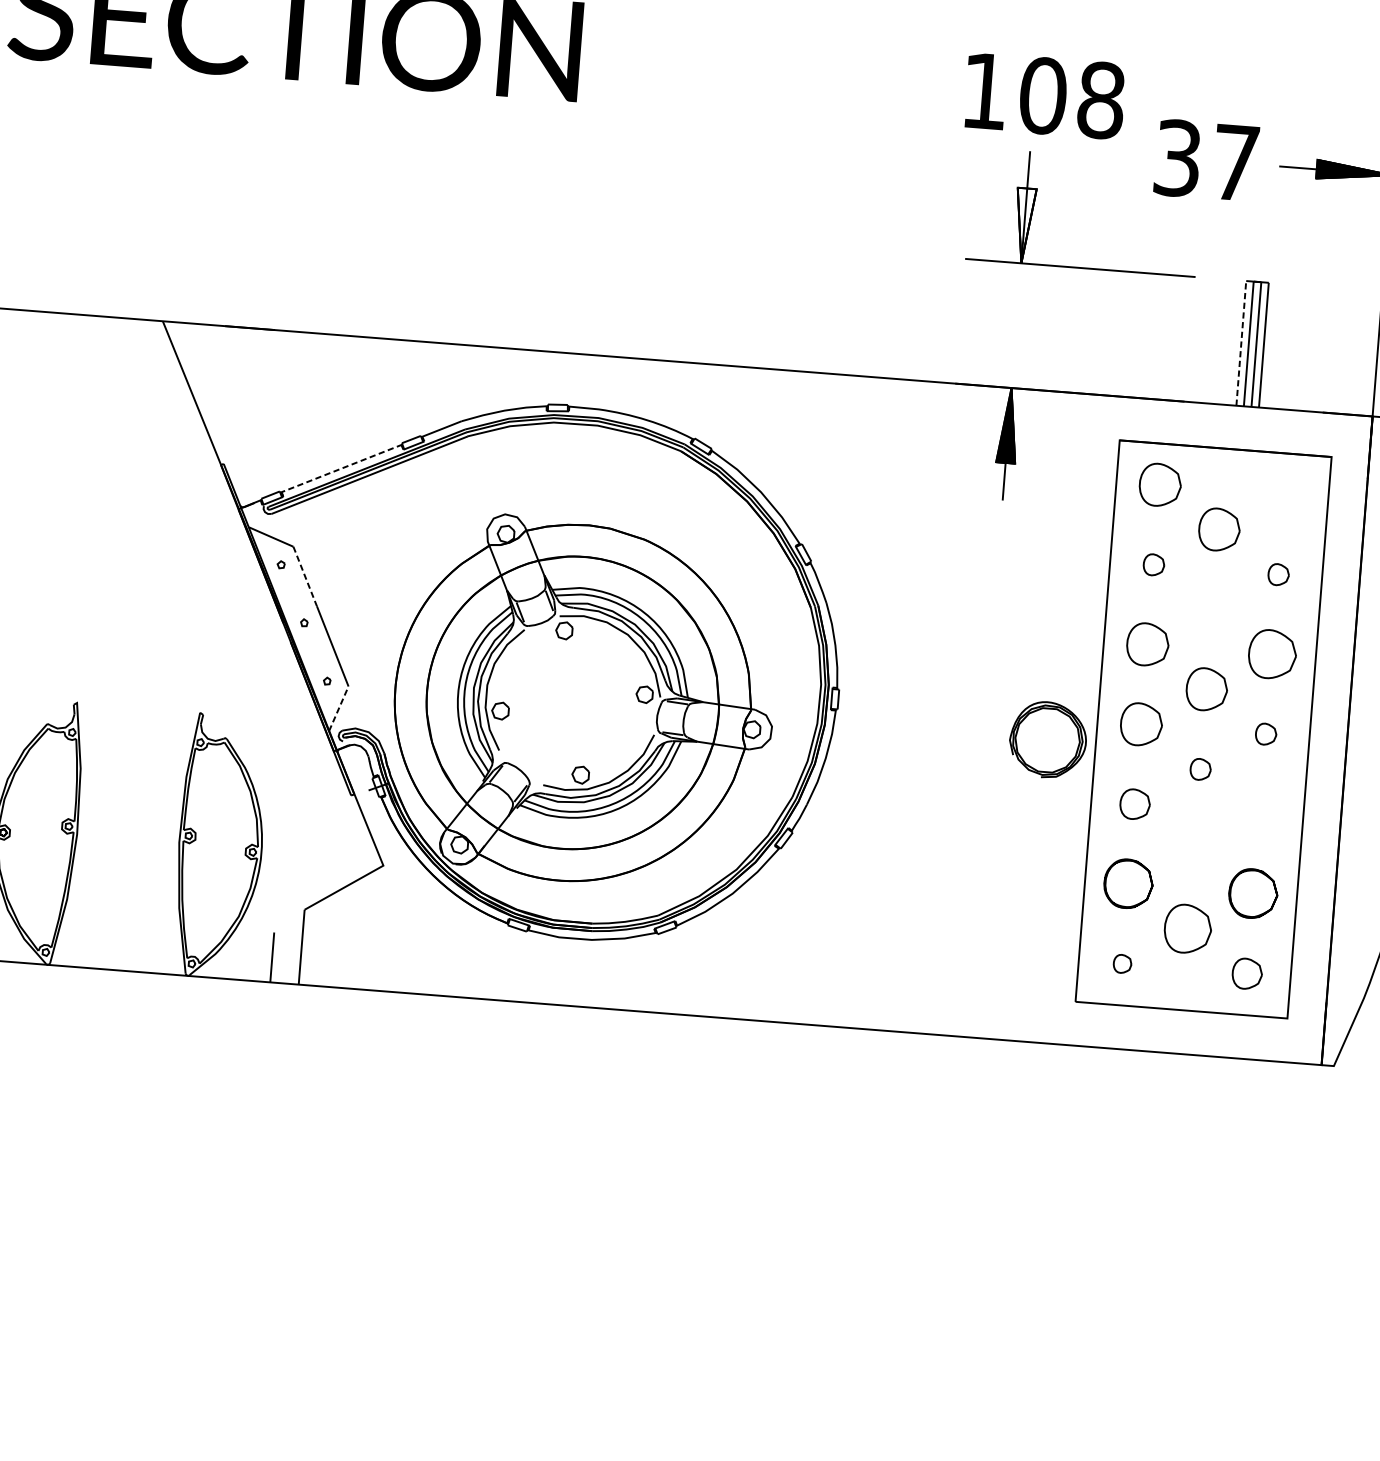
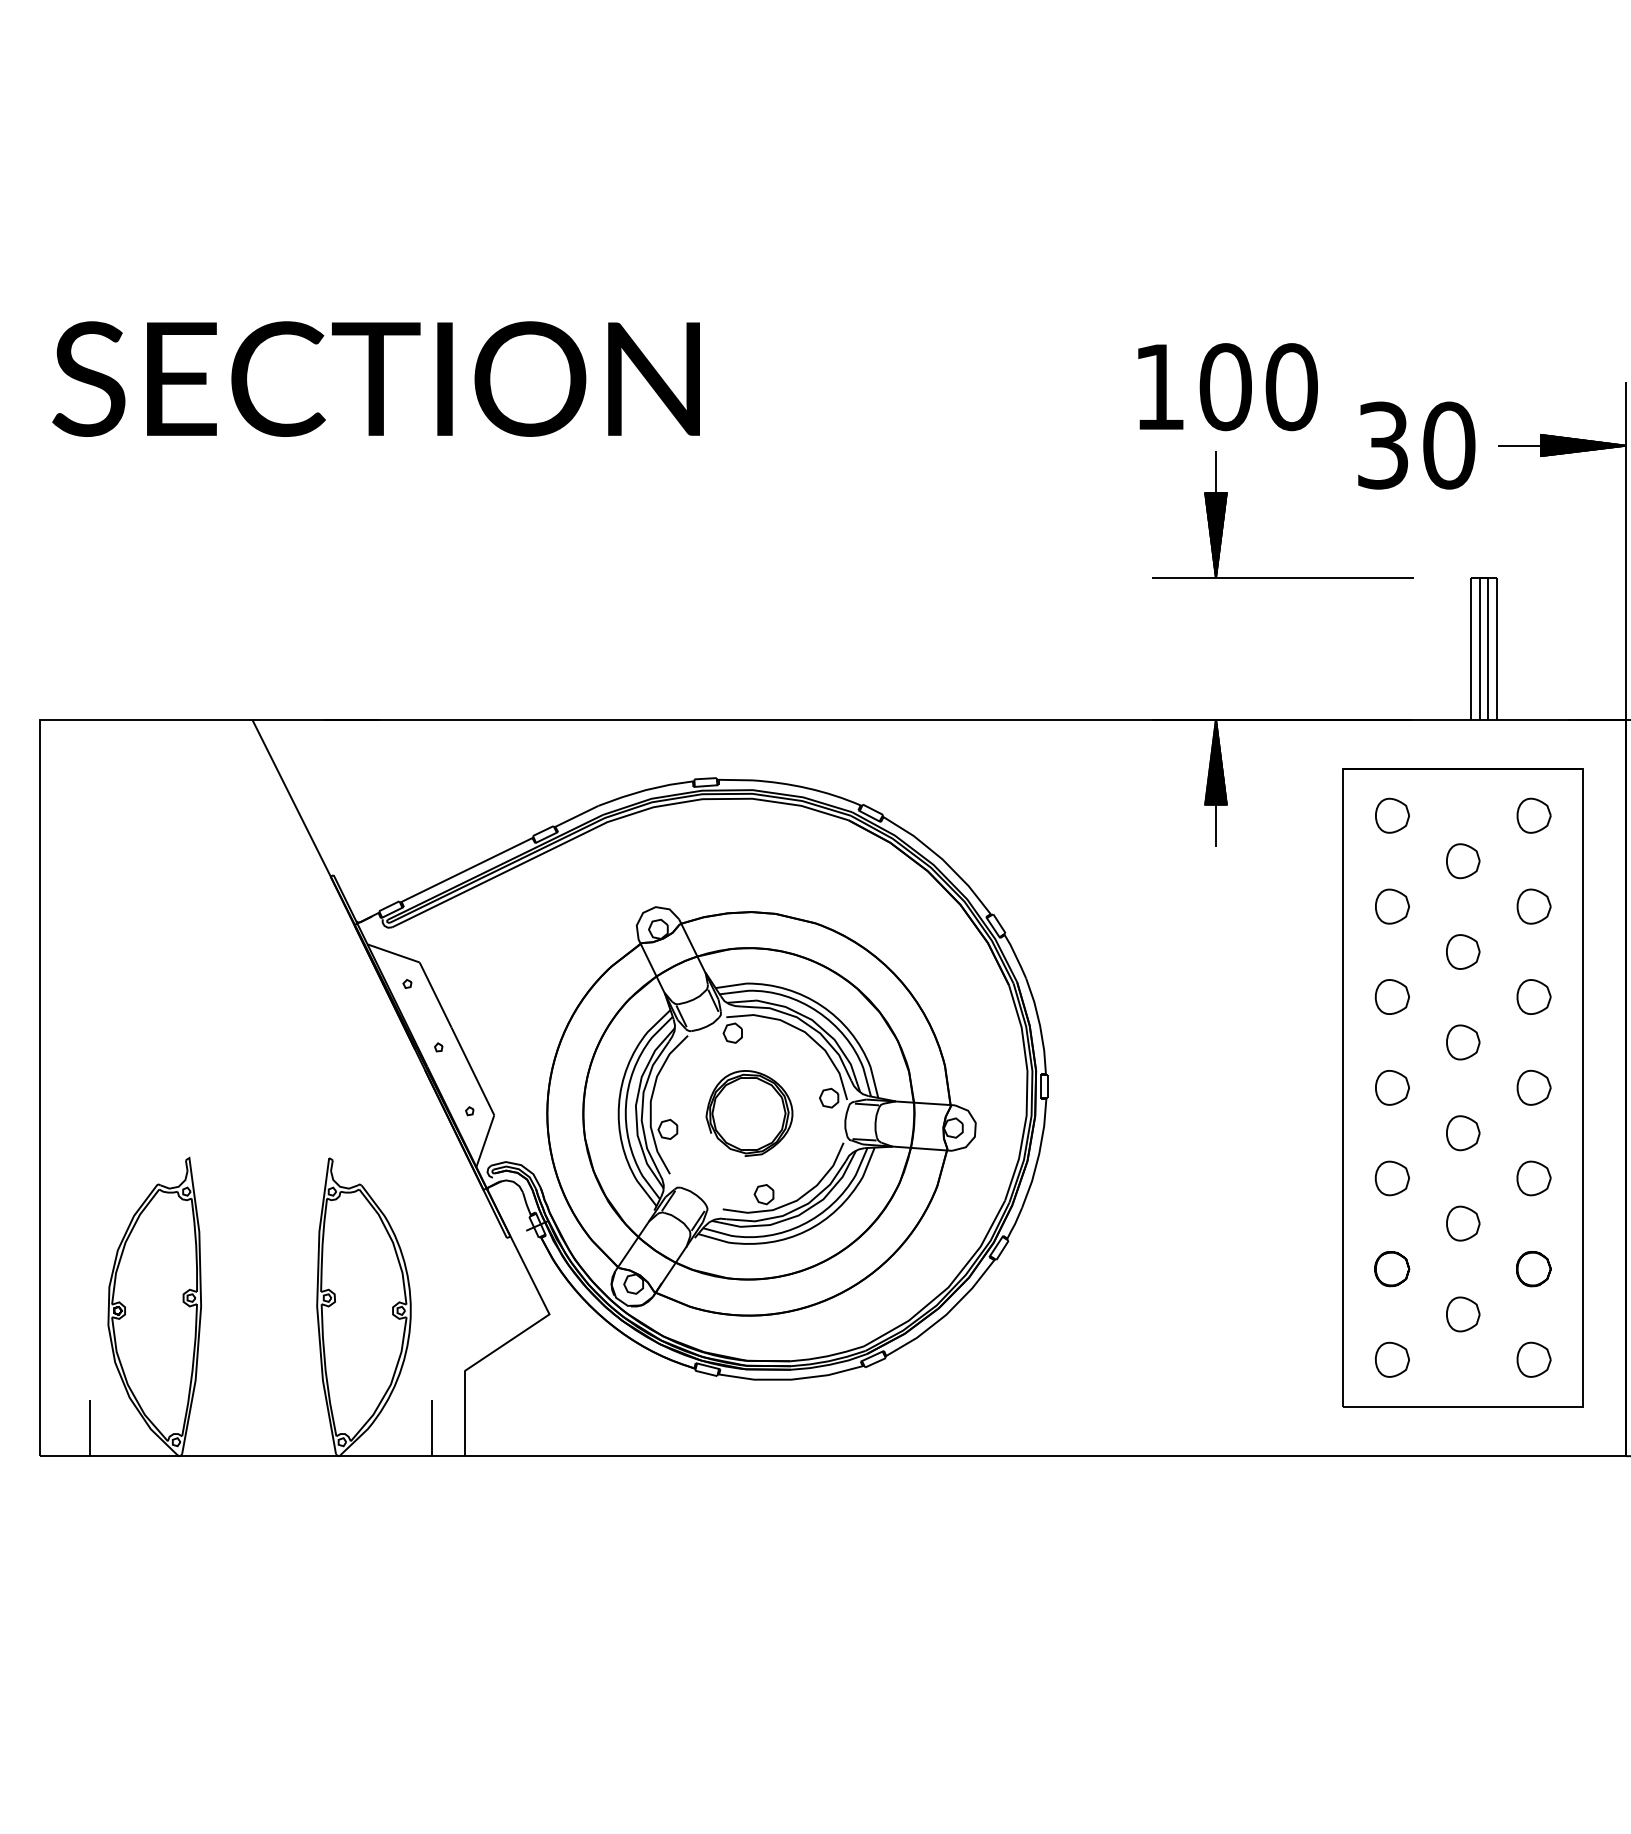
text: (1101, 99) -> (1291, 386), 108 -> 100
text: (1236, 162) -> (1449, 445), 37 -> 30
fill: (1023, 225) -> (1215, 535), added
line: (1241, 343) -> (1471, 648), dashed -> solid
line: (341, 468) -> (466, 870), dashed -> solid
part: (1160, 484) -> (1392, 815), size x0.71
part: (1284, 494) -> (1533, 815), added
part: (1219, 530) -> (1463, 861), size x0.71
part: (1154, 564) -> (1392, 906), size x1.43
part: (1278, 574) -> (1533, 906), size x1.43
line: (305, 576) -> (435, 995), dashed -> solid
part: (1213, 609) -> (1463, 951), added
part: (1146, 644) -> (1391, 996), size x0.71
part: (1271, 653) -> (1533, 996), size x0.62
part: (1207, 689) -> (1463, 1042), size x0.71
line: (338, 708) -> (485, 1141), dashed -> solid
part: (1141, 724) -> (1392, 1087), size x0.71
part: (1265, 734) -> (1533, 1087), size x1.43
part: (1048, 739) -> (749, 1113), moved
part: (1200, 769) -> (1463, 1133), size x1.43
part: (1259, 814) -> (1533, 1178), added
part: (1194, 848) -> (1463, 1223), added
part: (1128, 884) -> (1392, 1269), size x0.62
part: (1253, 894) -> (1533, 1269), size x0.62
part: (1188, 929) -> (1463, 1314), size x0.62
part: (1122, 963) -> (1392, 1359), size x1.67

